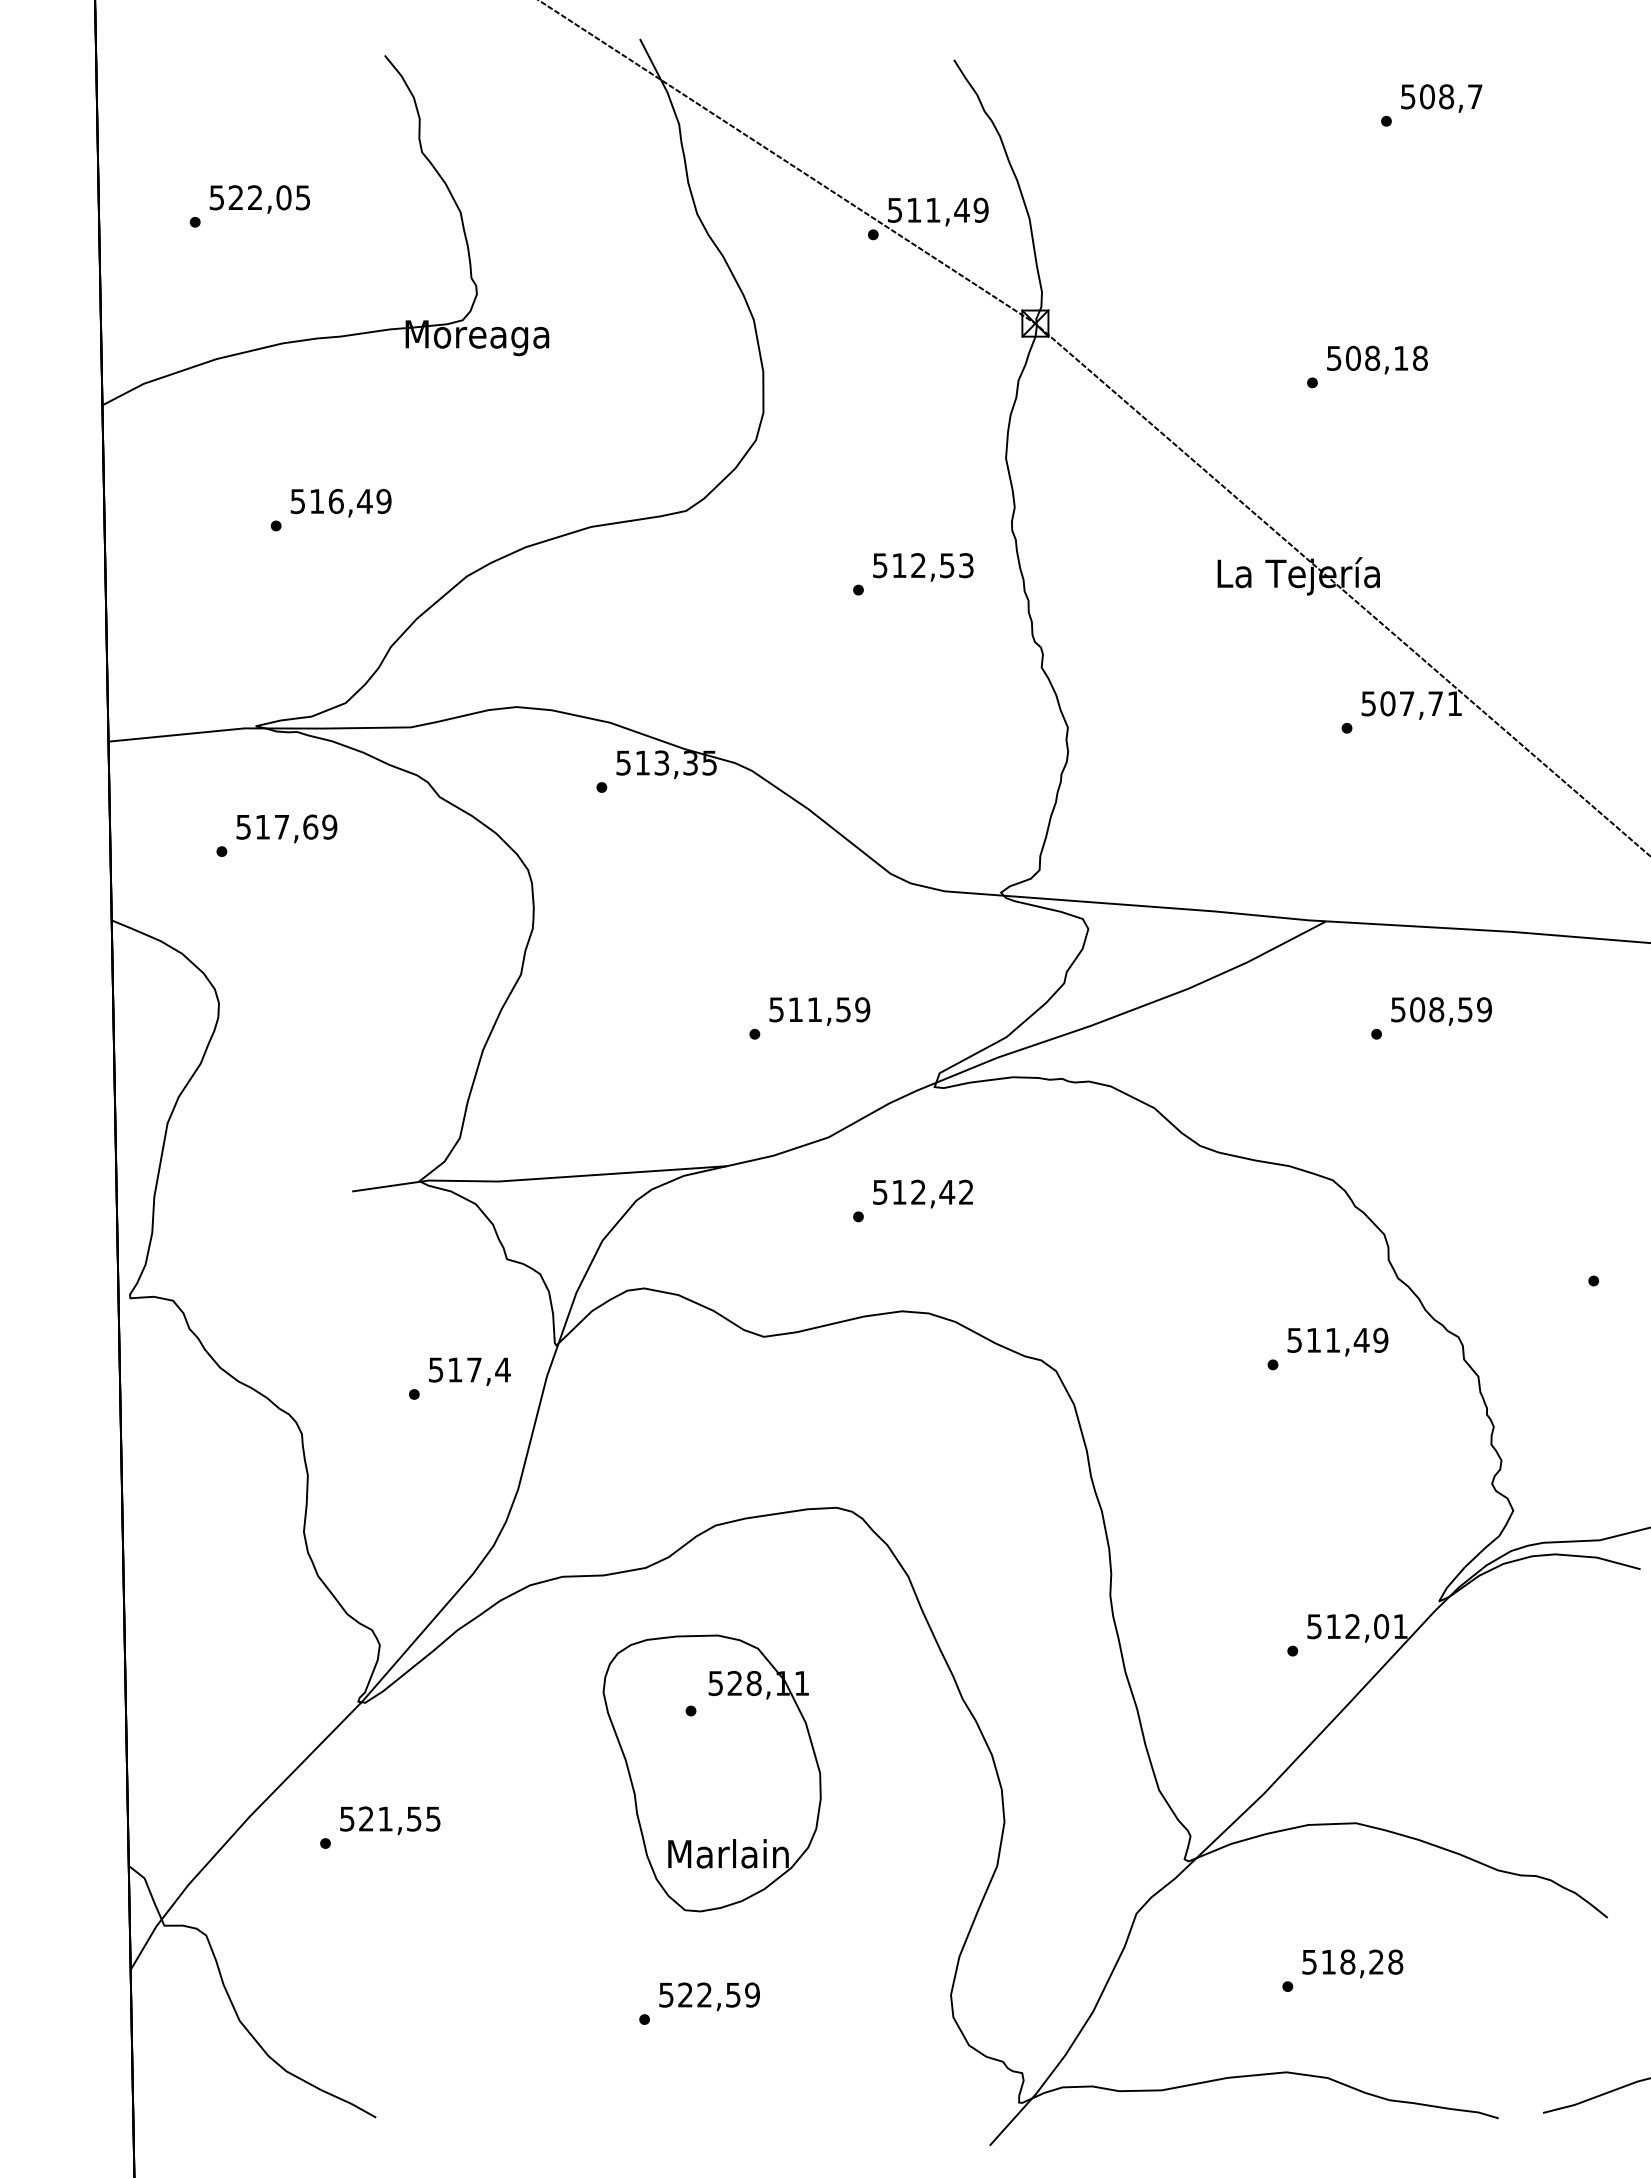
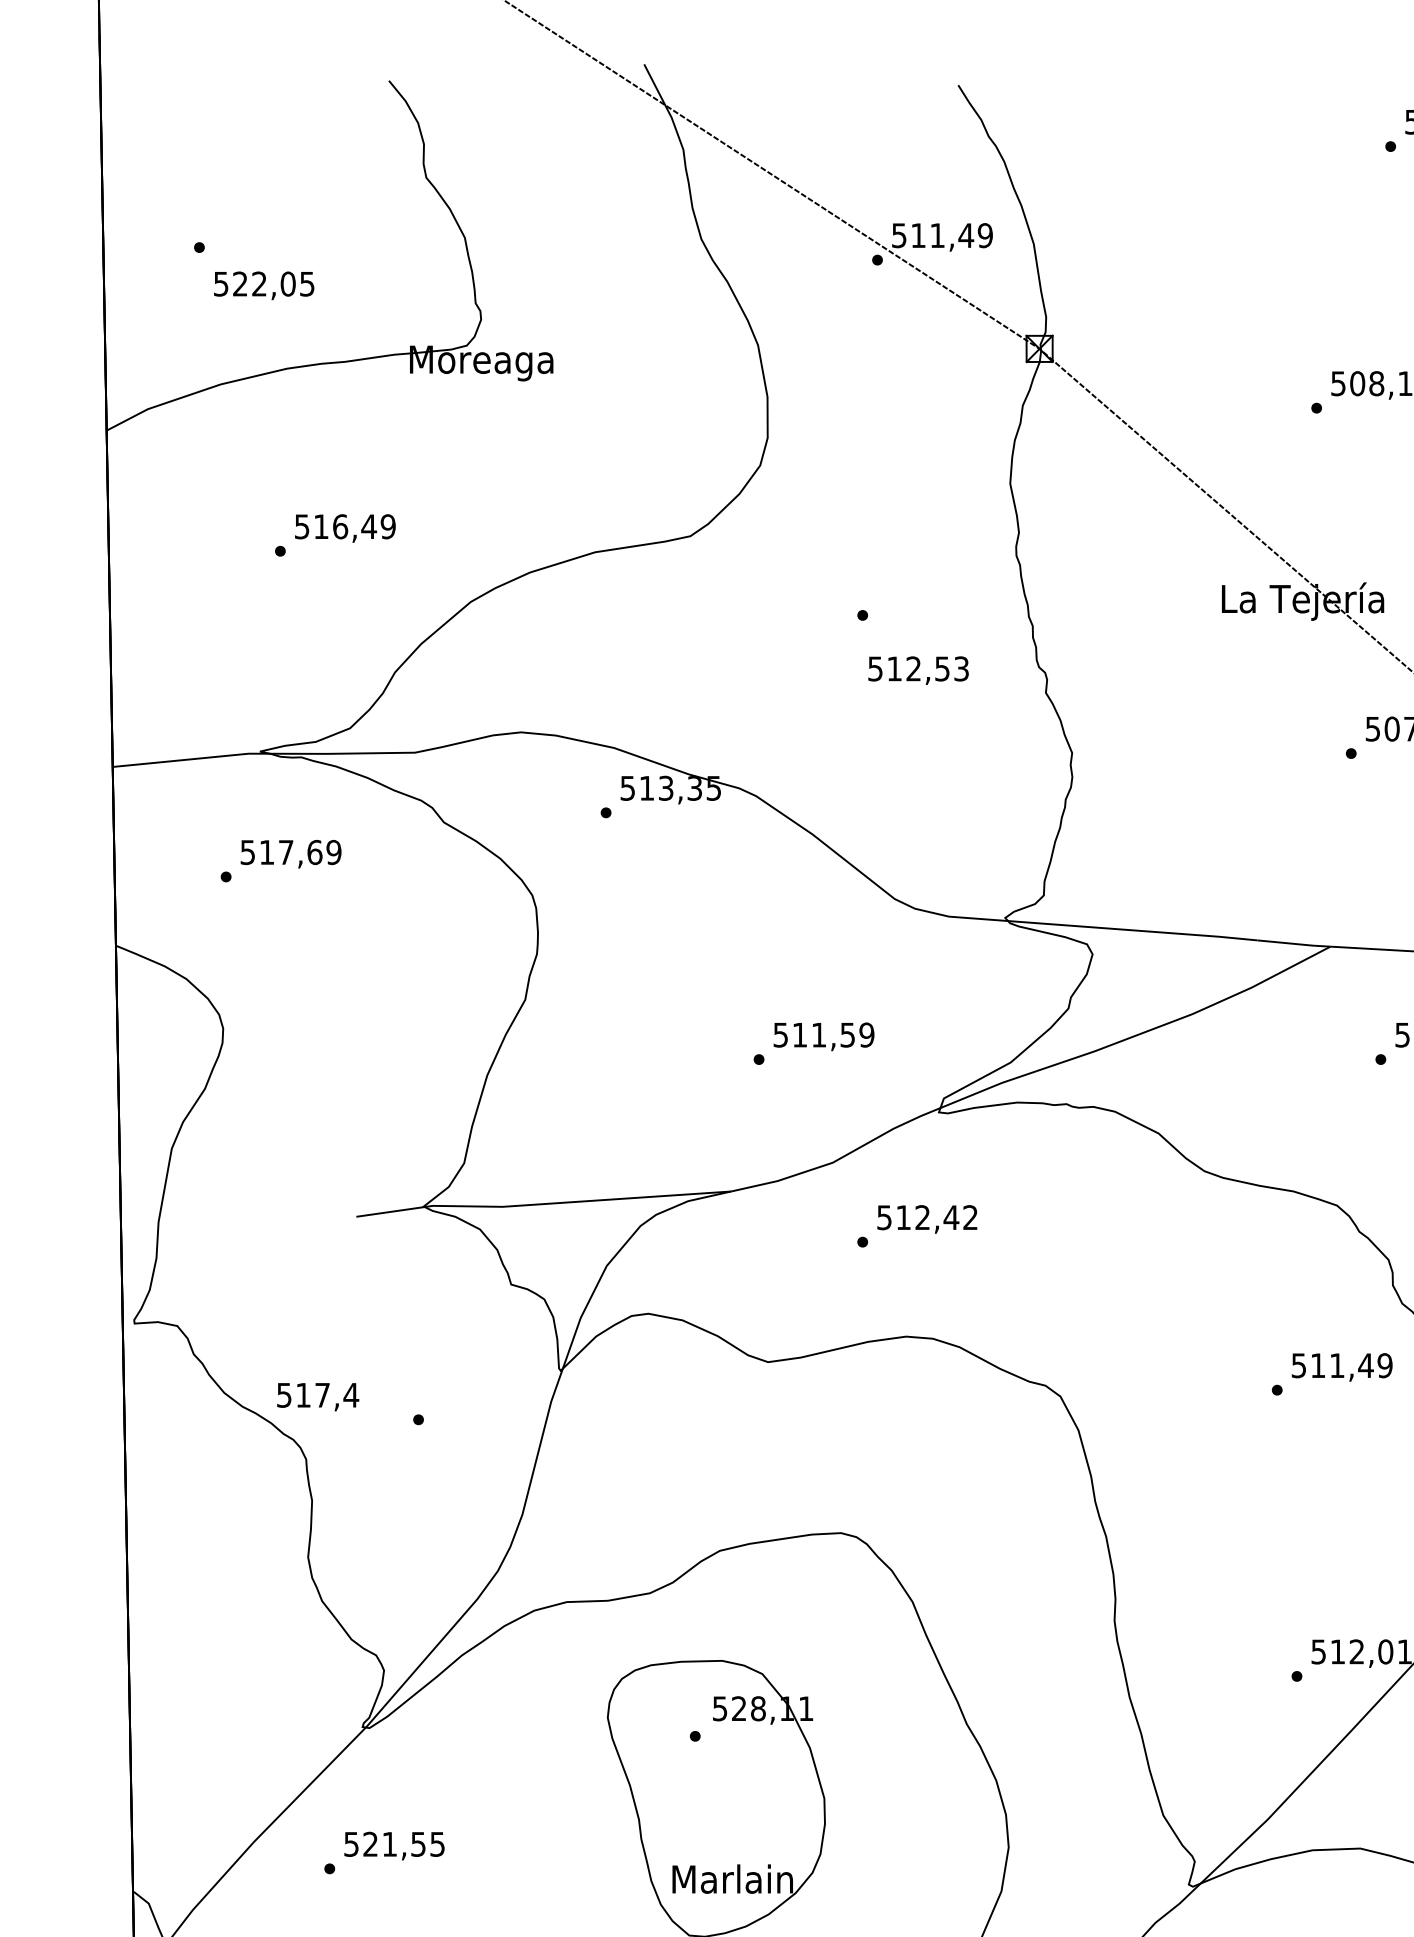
text: (259, 199) -> (263, 285), moved
text: (923, 567) -> (918, 670), moved
text: (469, 1371) -> (317, 1396), moved

